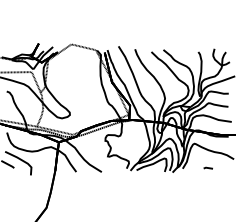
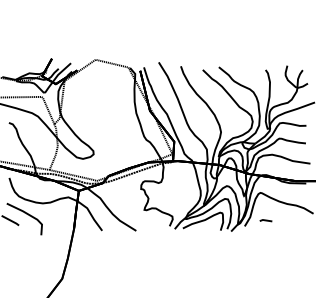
line: (207, 168) -> (265, 220), moved

